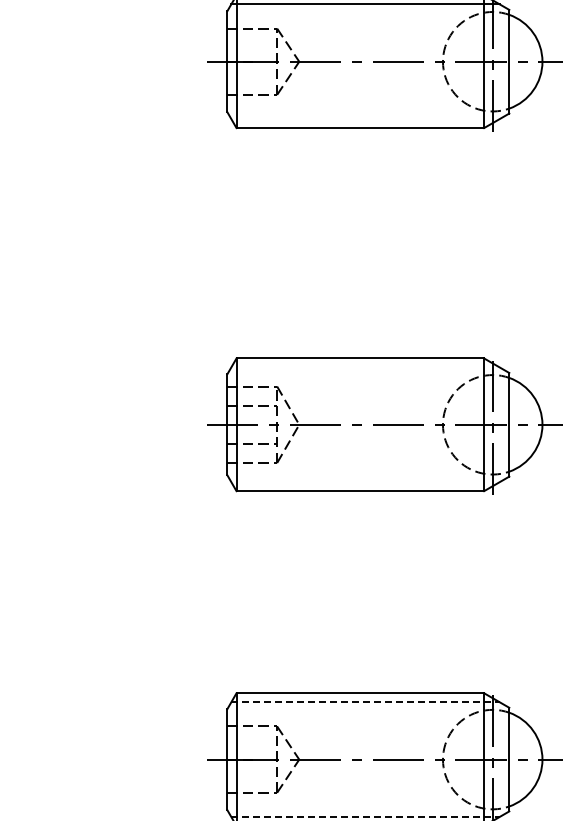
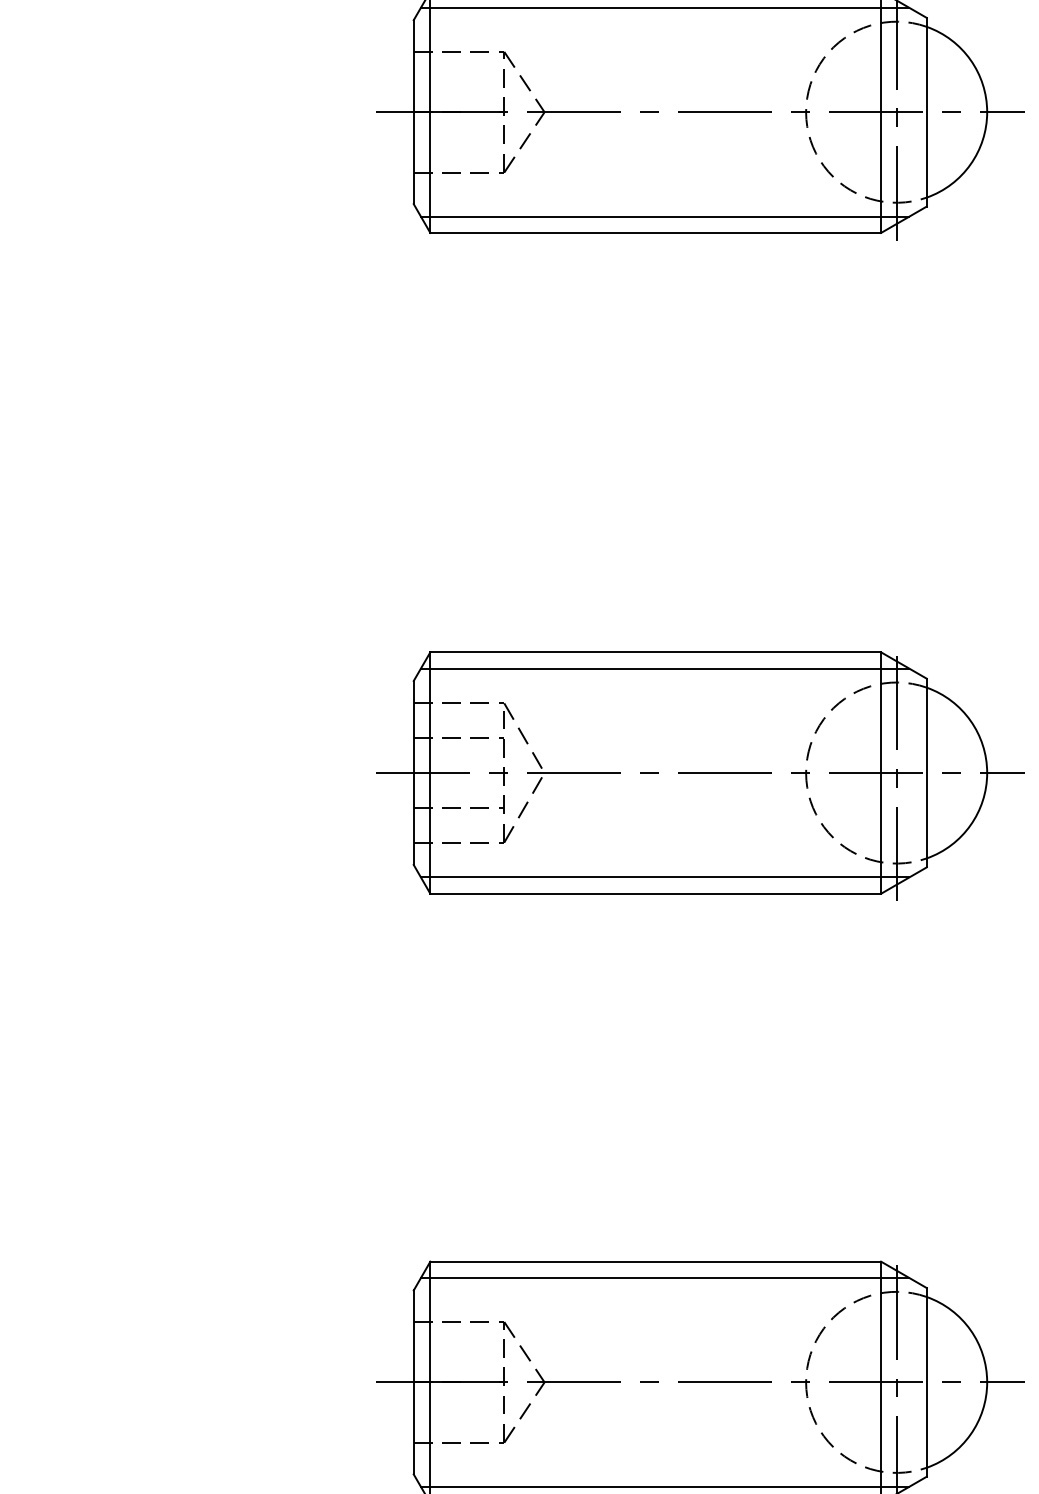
line: (365, 119) -> (665, 217), added
line: (365, 367) -> (665, 668), added
line: (365, 482) -> (665, 878), added
line: (366, 702) -> (666, 1278), dashed -> solid
line: (366, 816) -> (666, 1485), dashed -> solid

